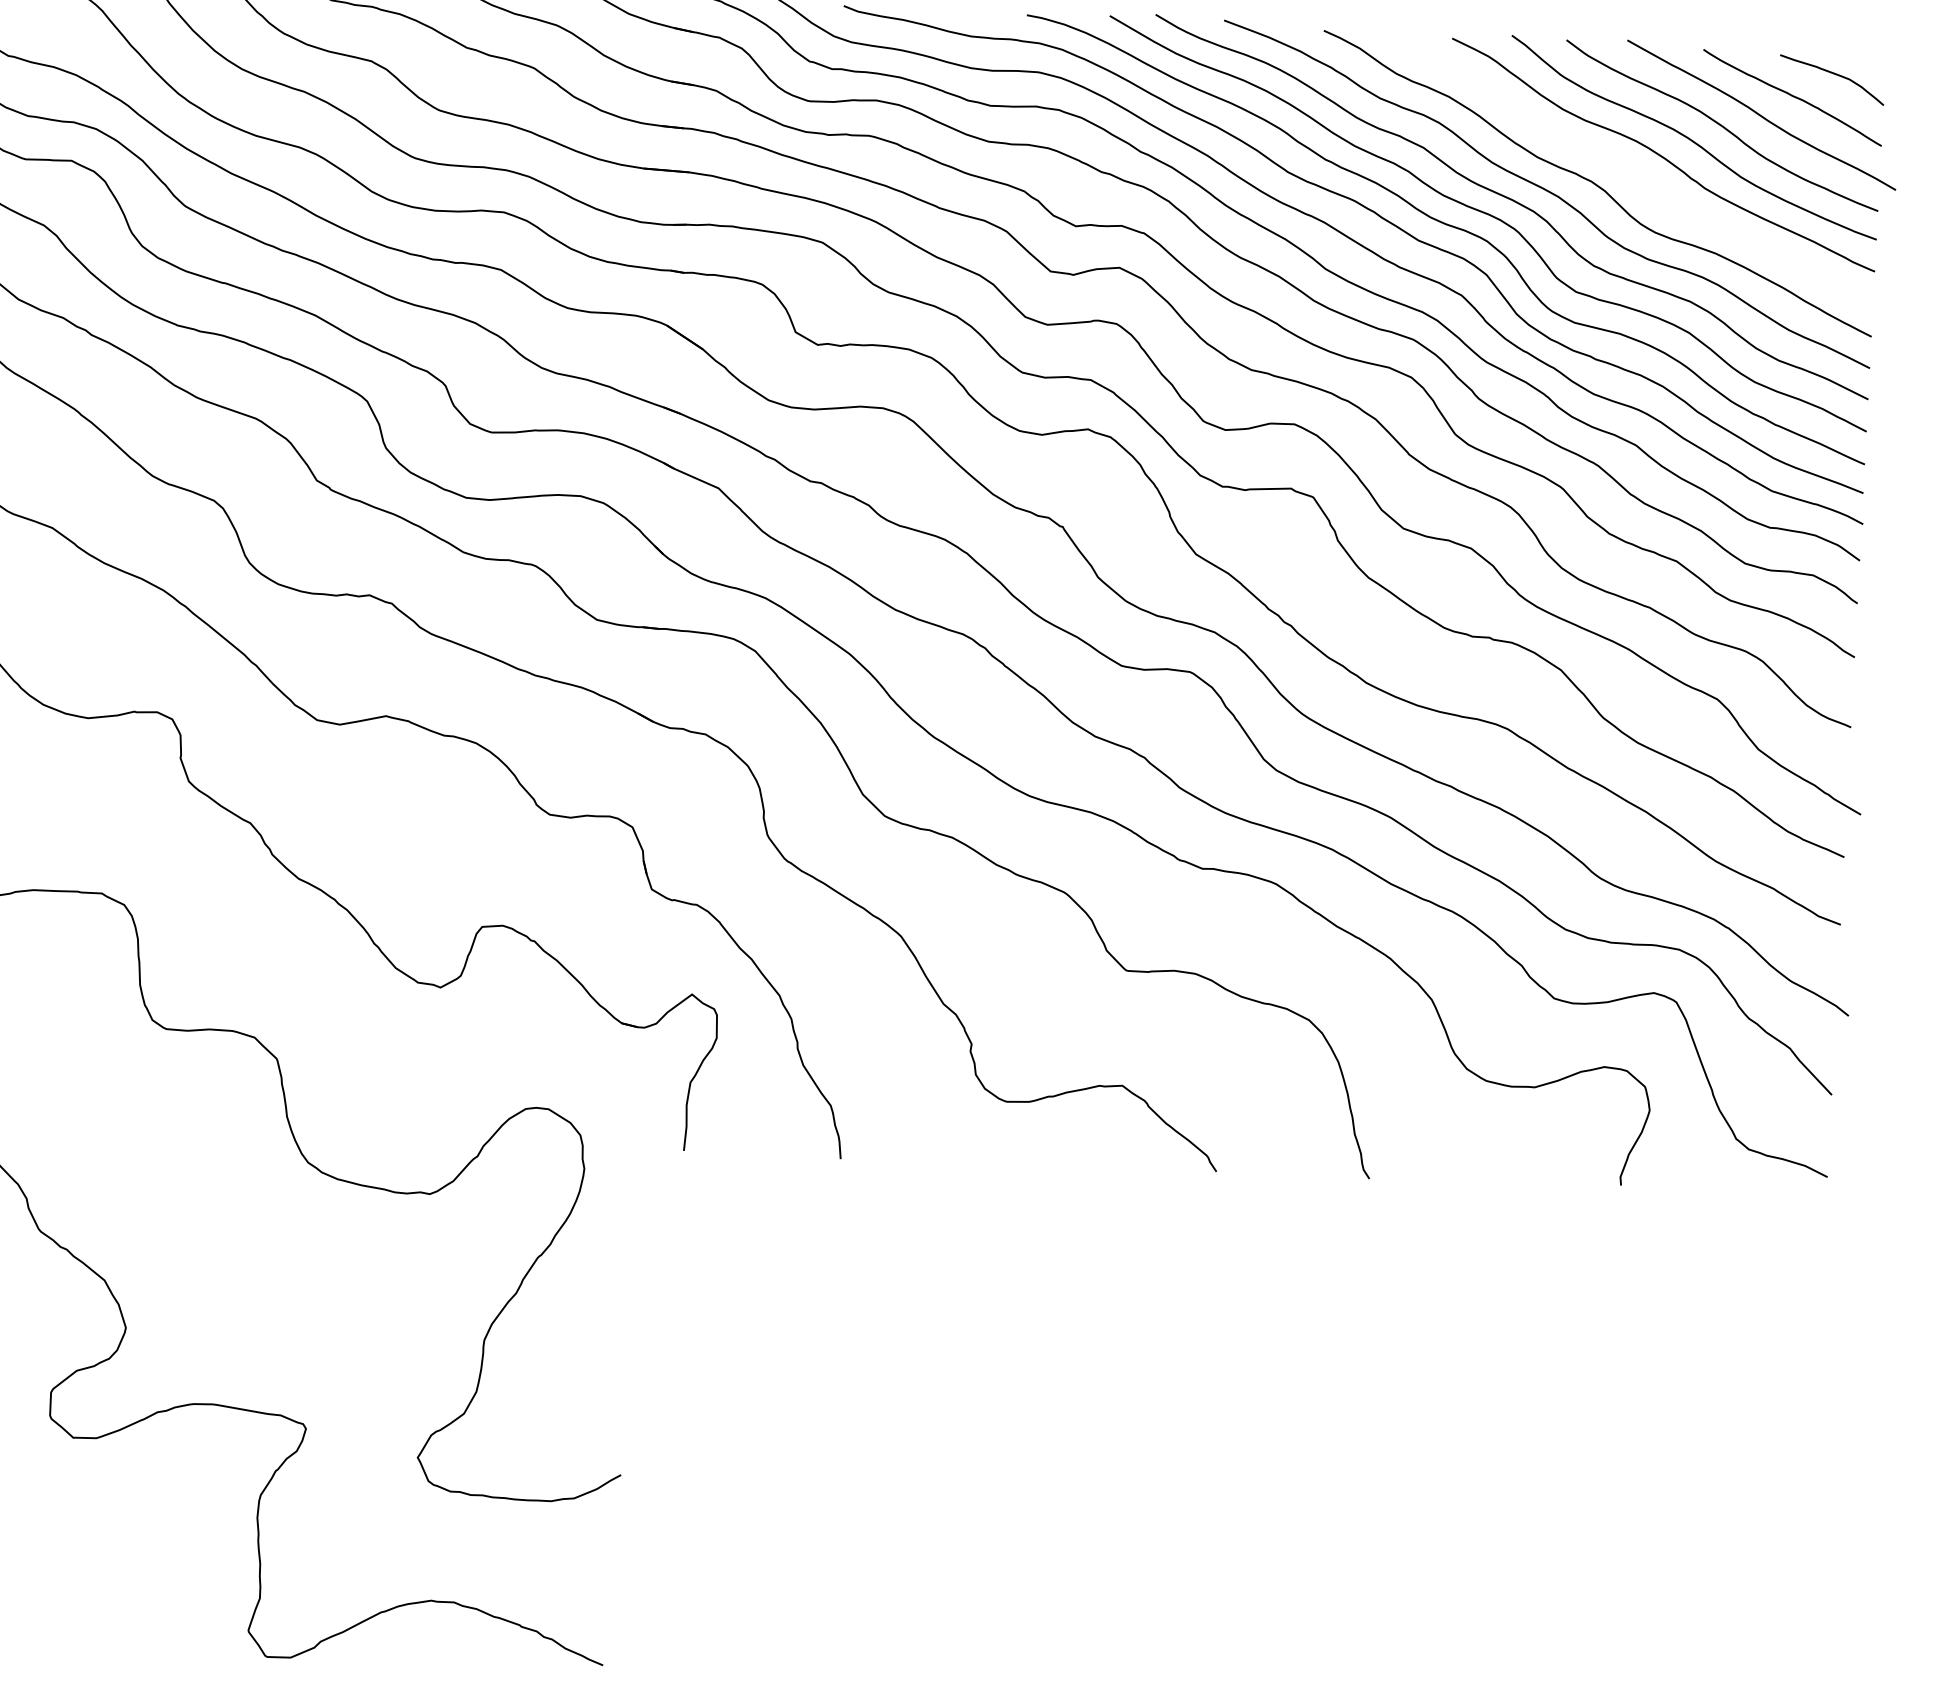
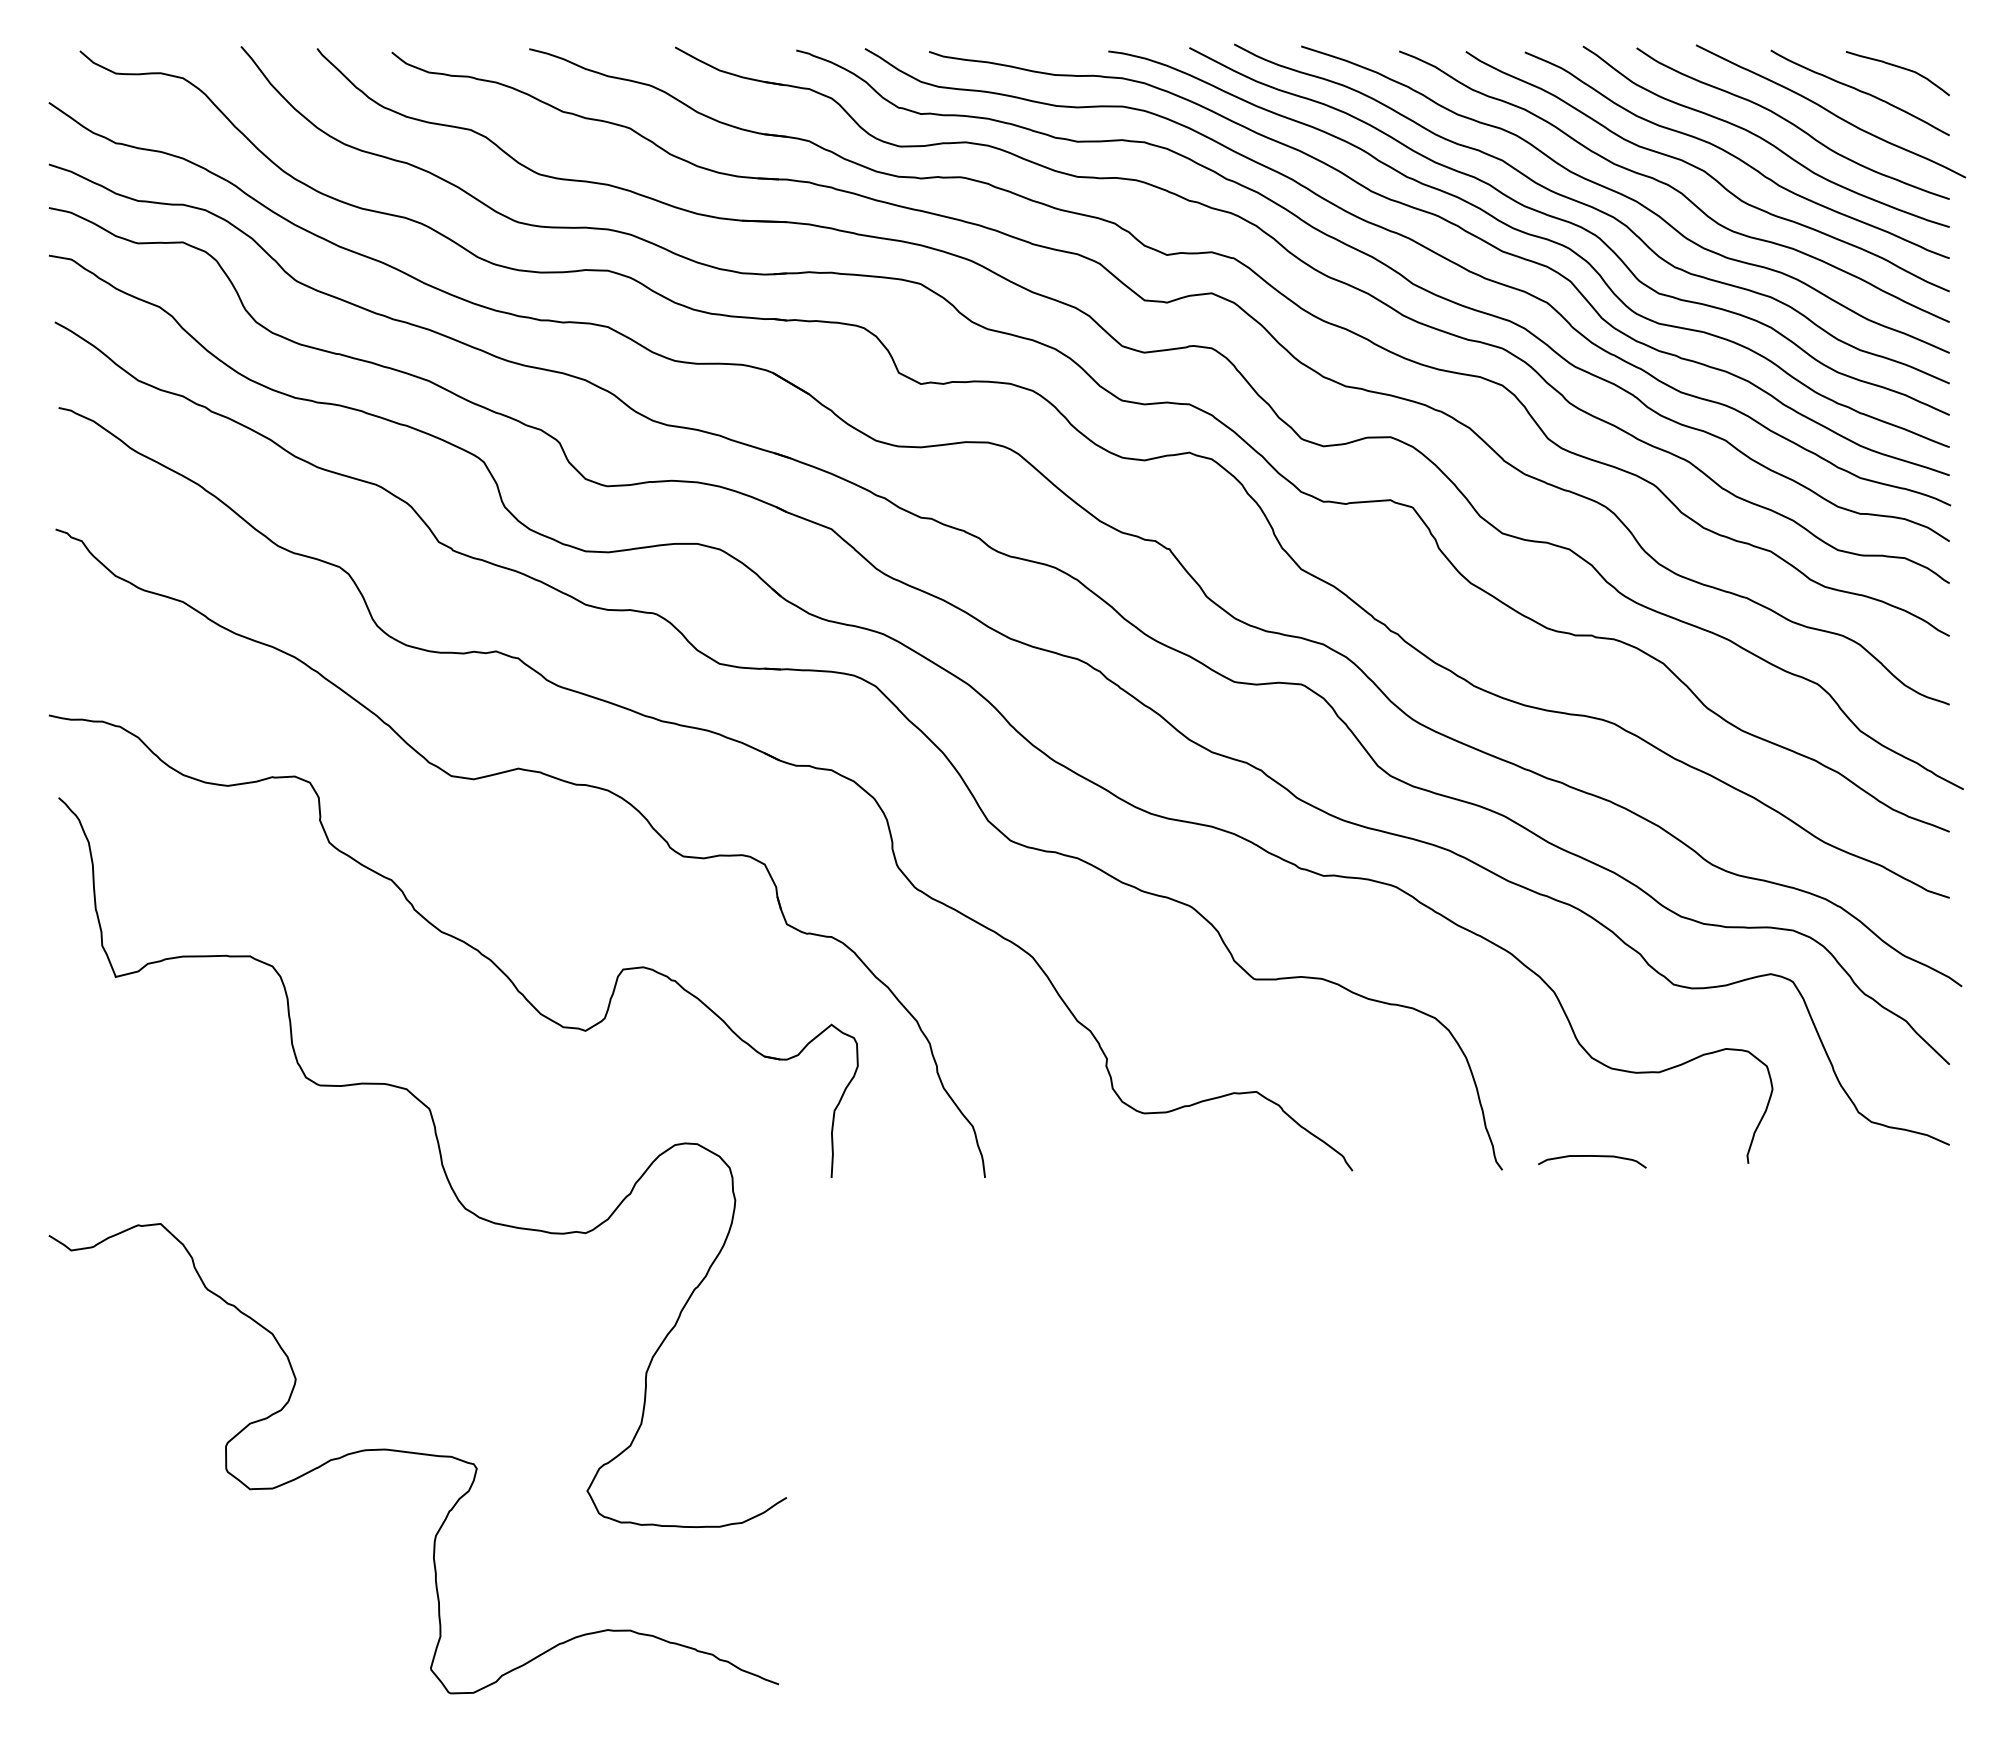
curve: (1631, 169) -> (1706, 171), added
curve: (1462, 1169) -> (1592, 1156), added

